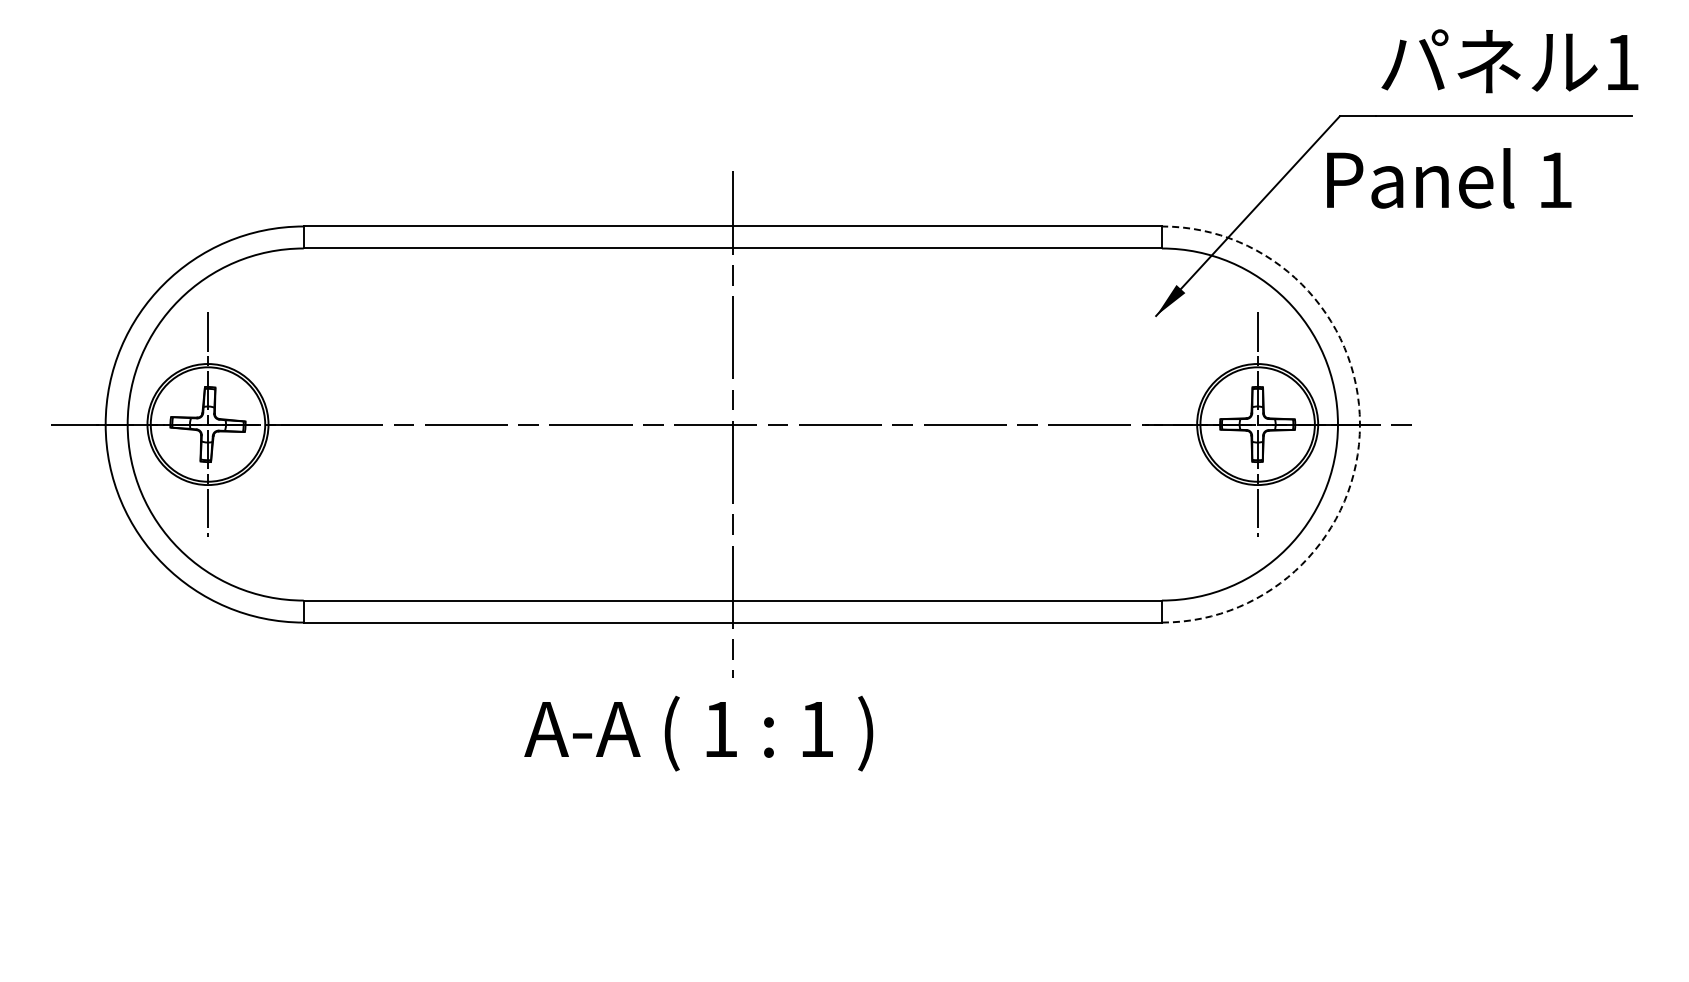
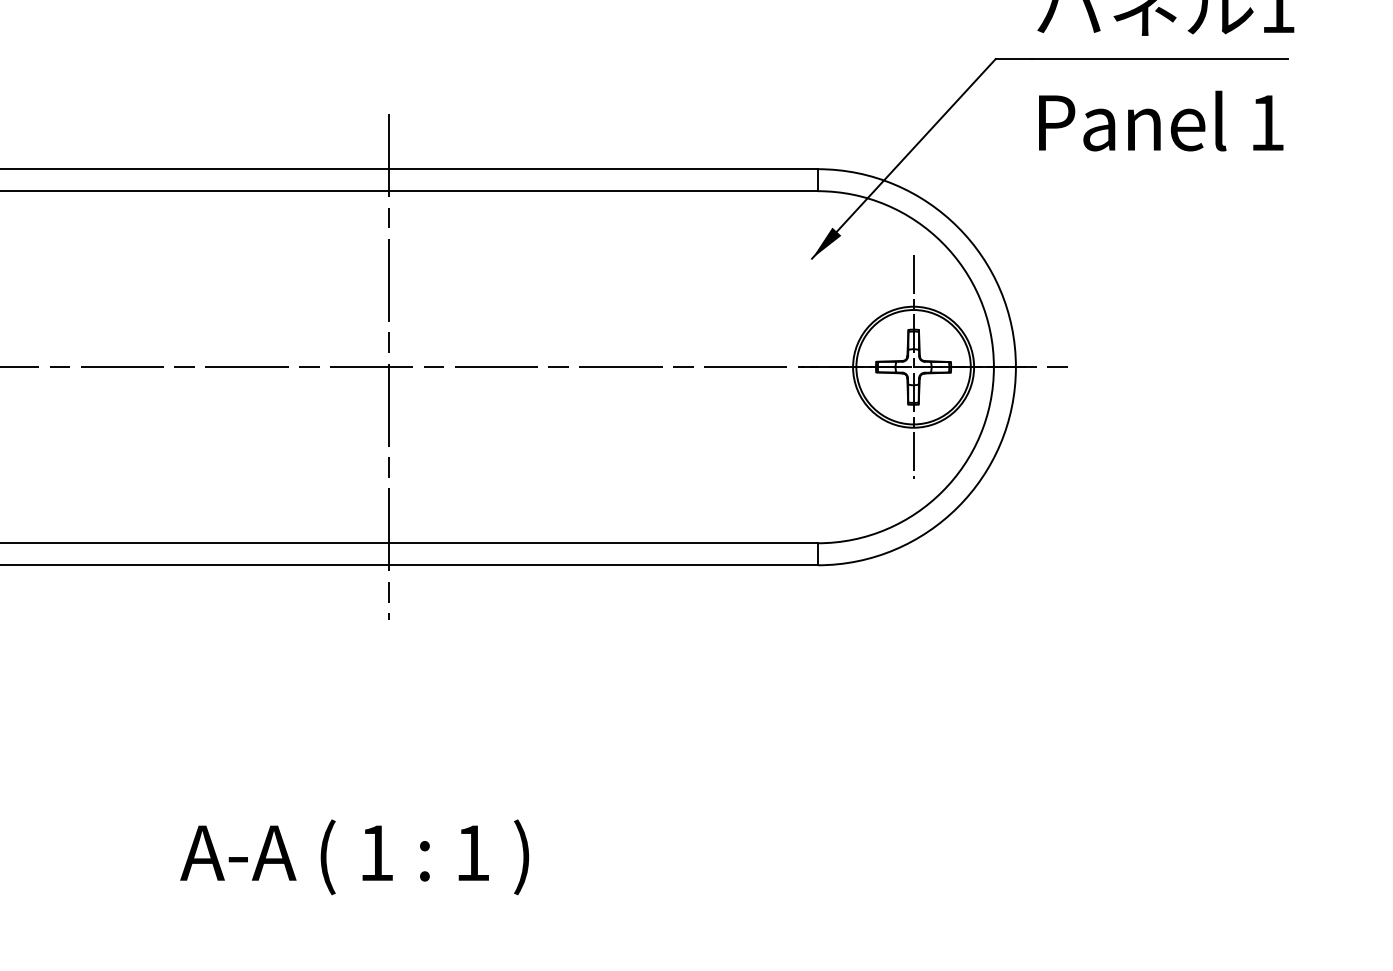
text: (1449, 178) -> (1161, 121), moved
arc: (1359, 424) -> (1015, 367), dashed -> solid
text: (698, 733) -> (354, 857), moved

